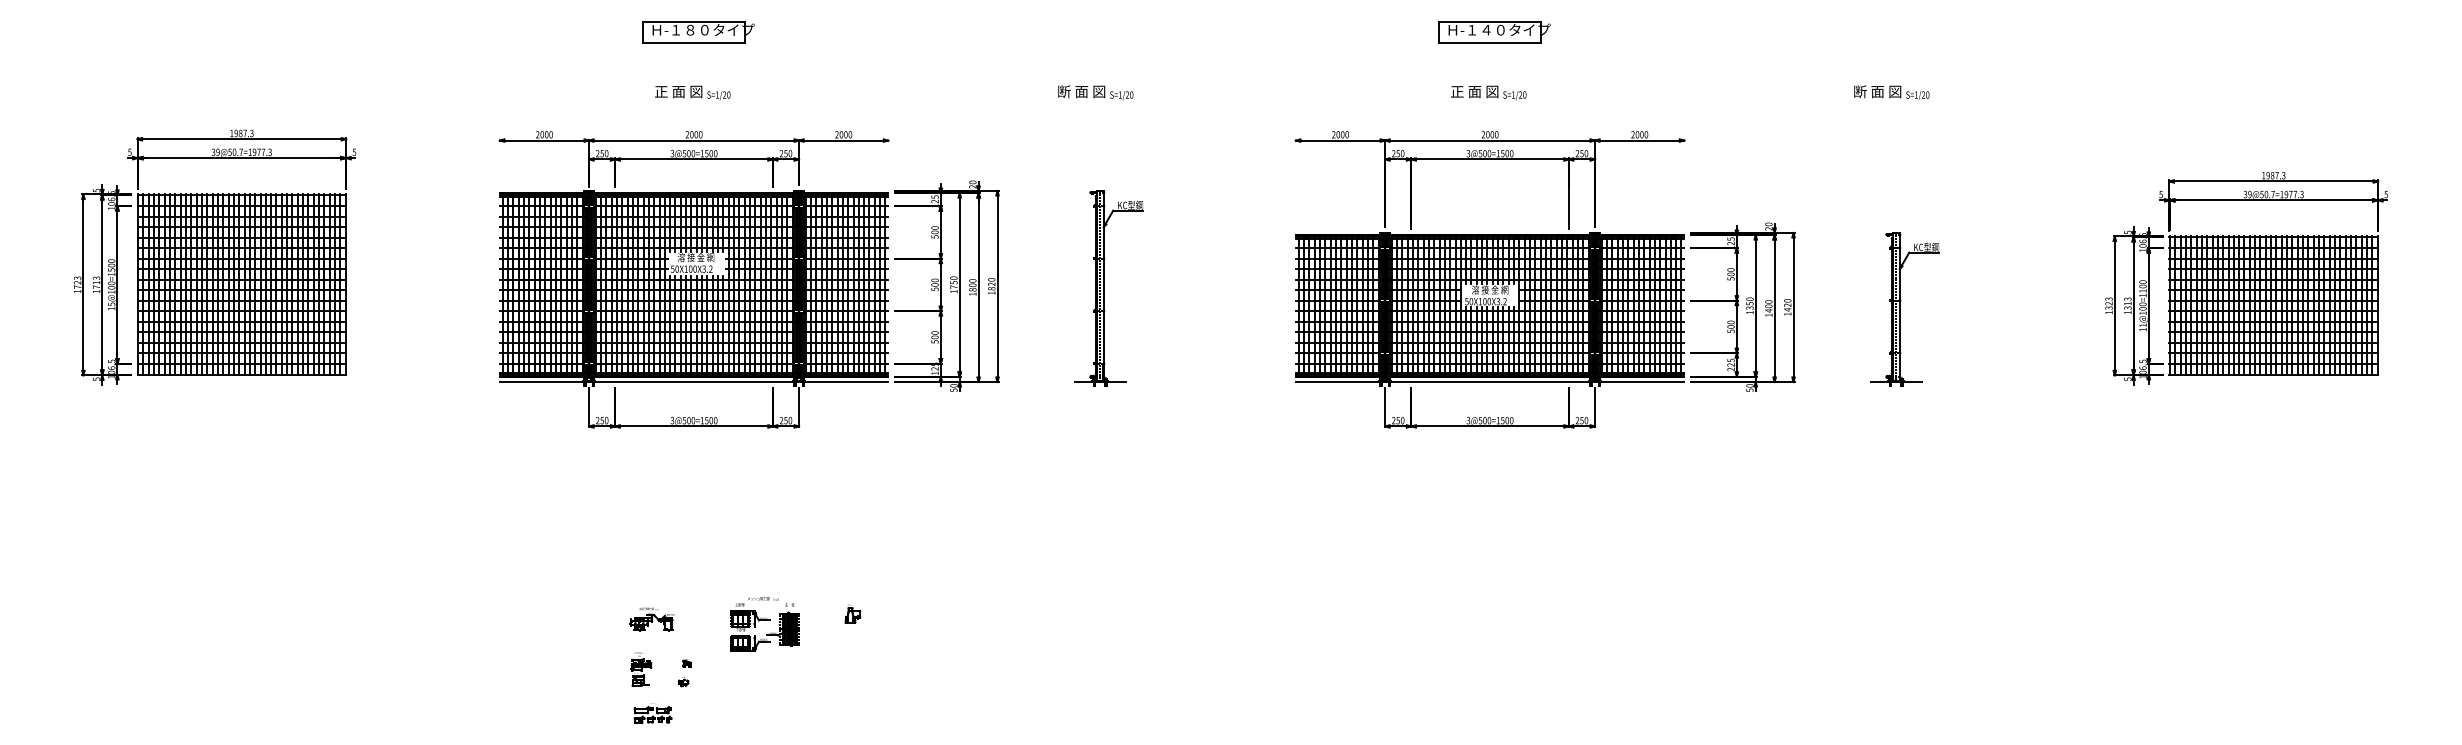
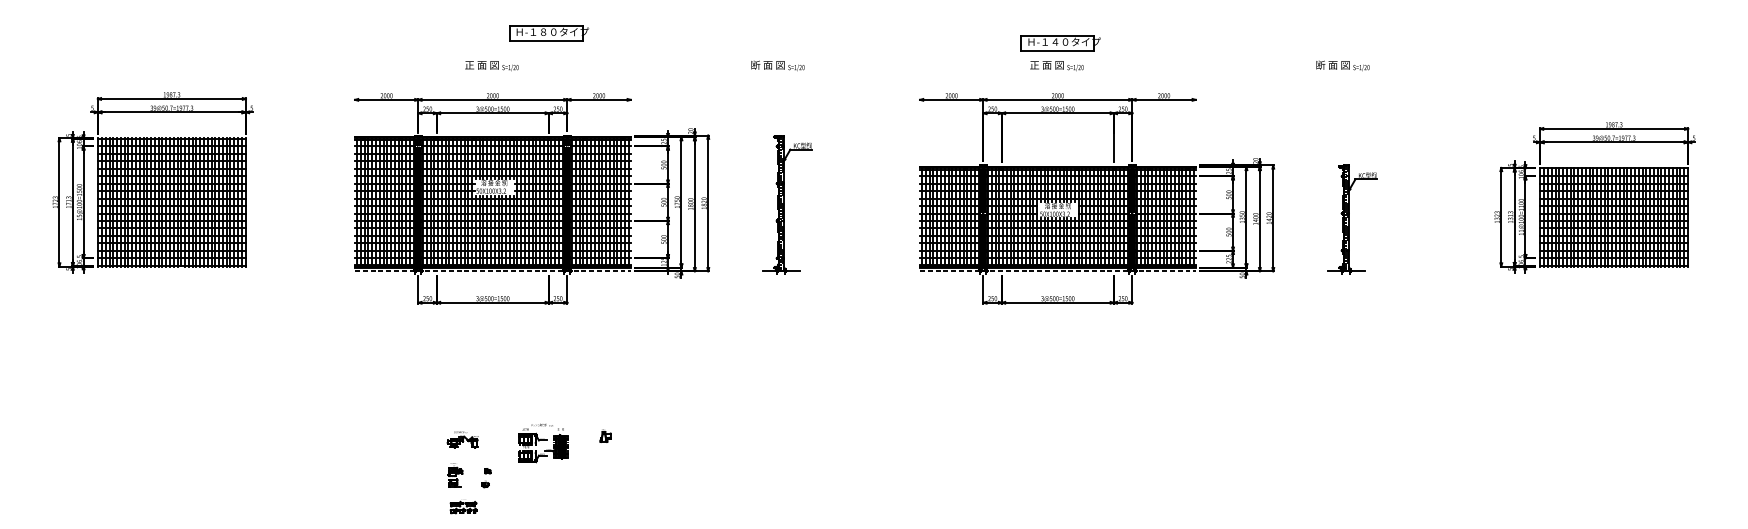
part: (698, 32) -> (549, 33), moved
part: (1494, 32) -> (1061, 43), moved
line: (694, 382) -> (493, 271), solid -> dashed
line: (1490, 382) -> (1058, 271), solid -> dashed

